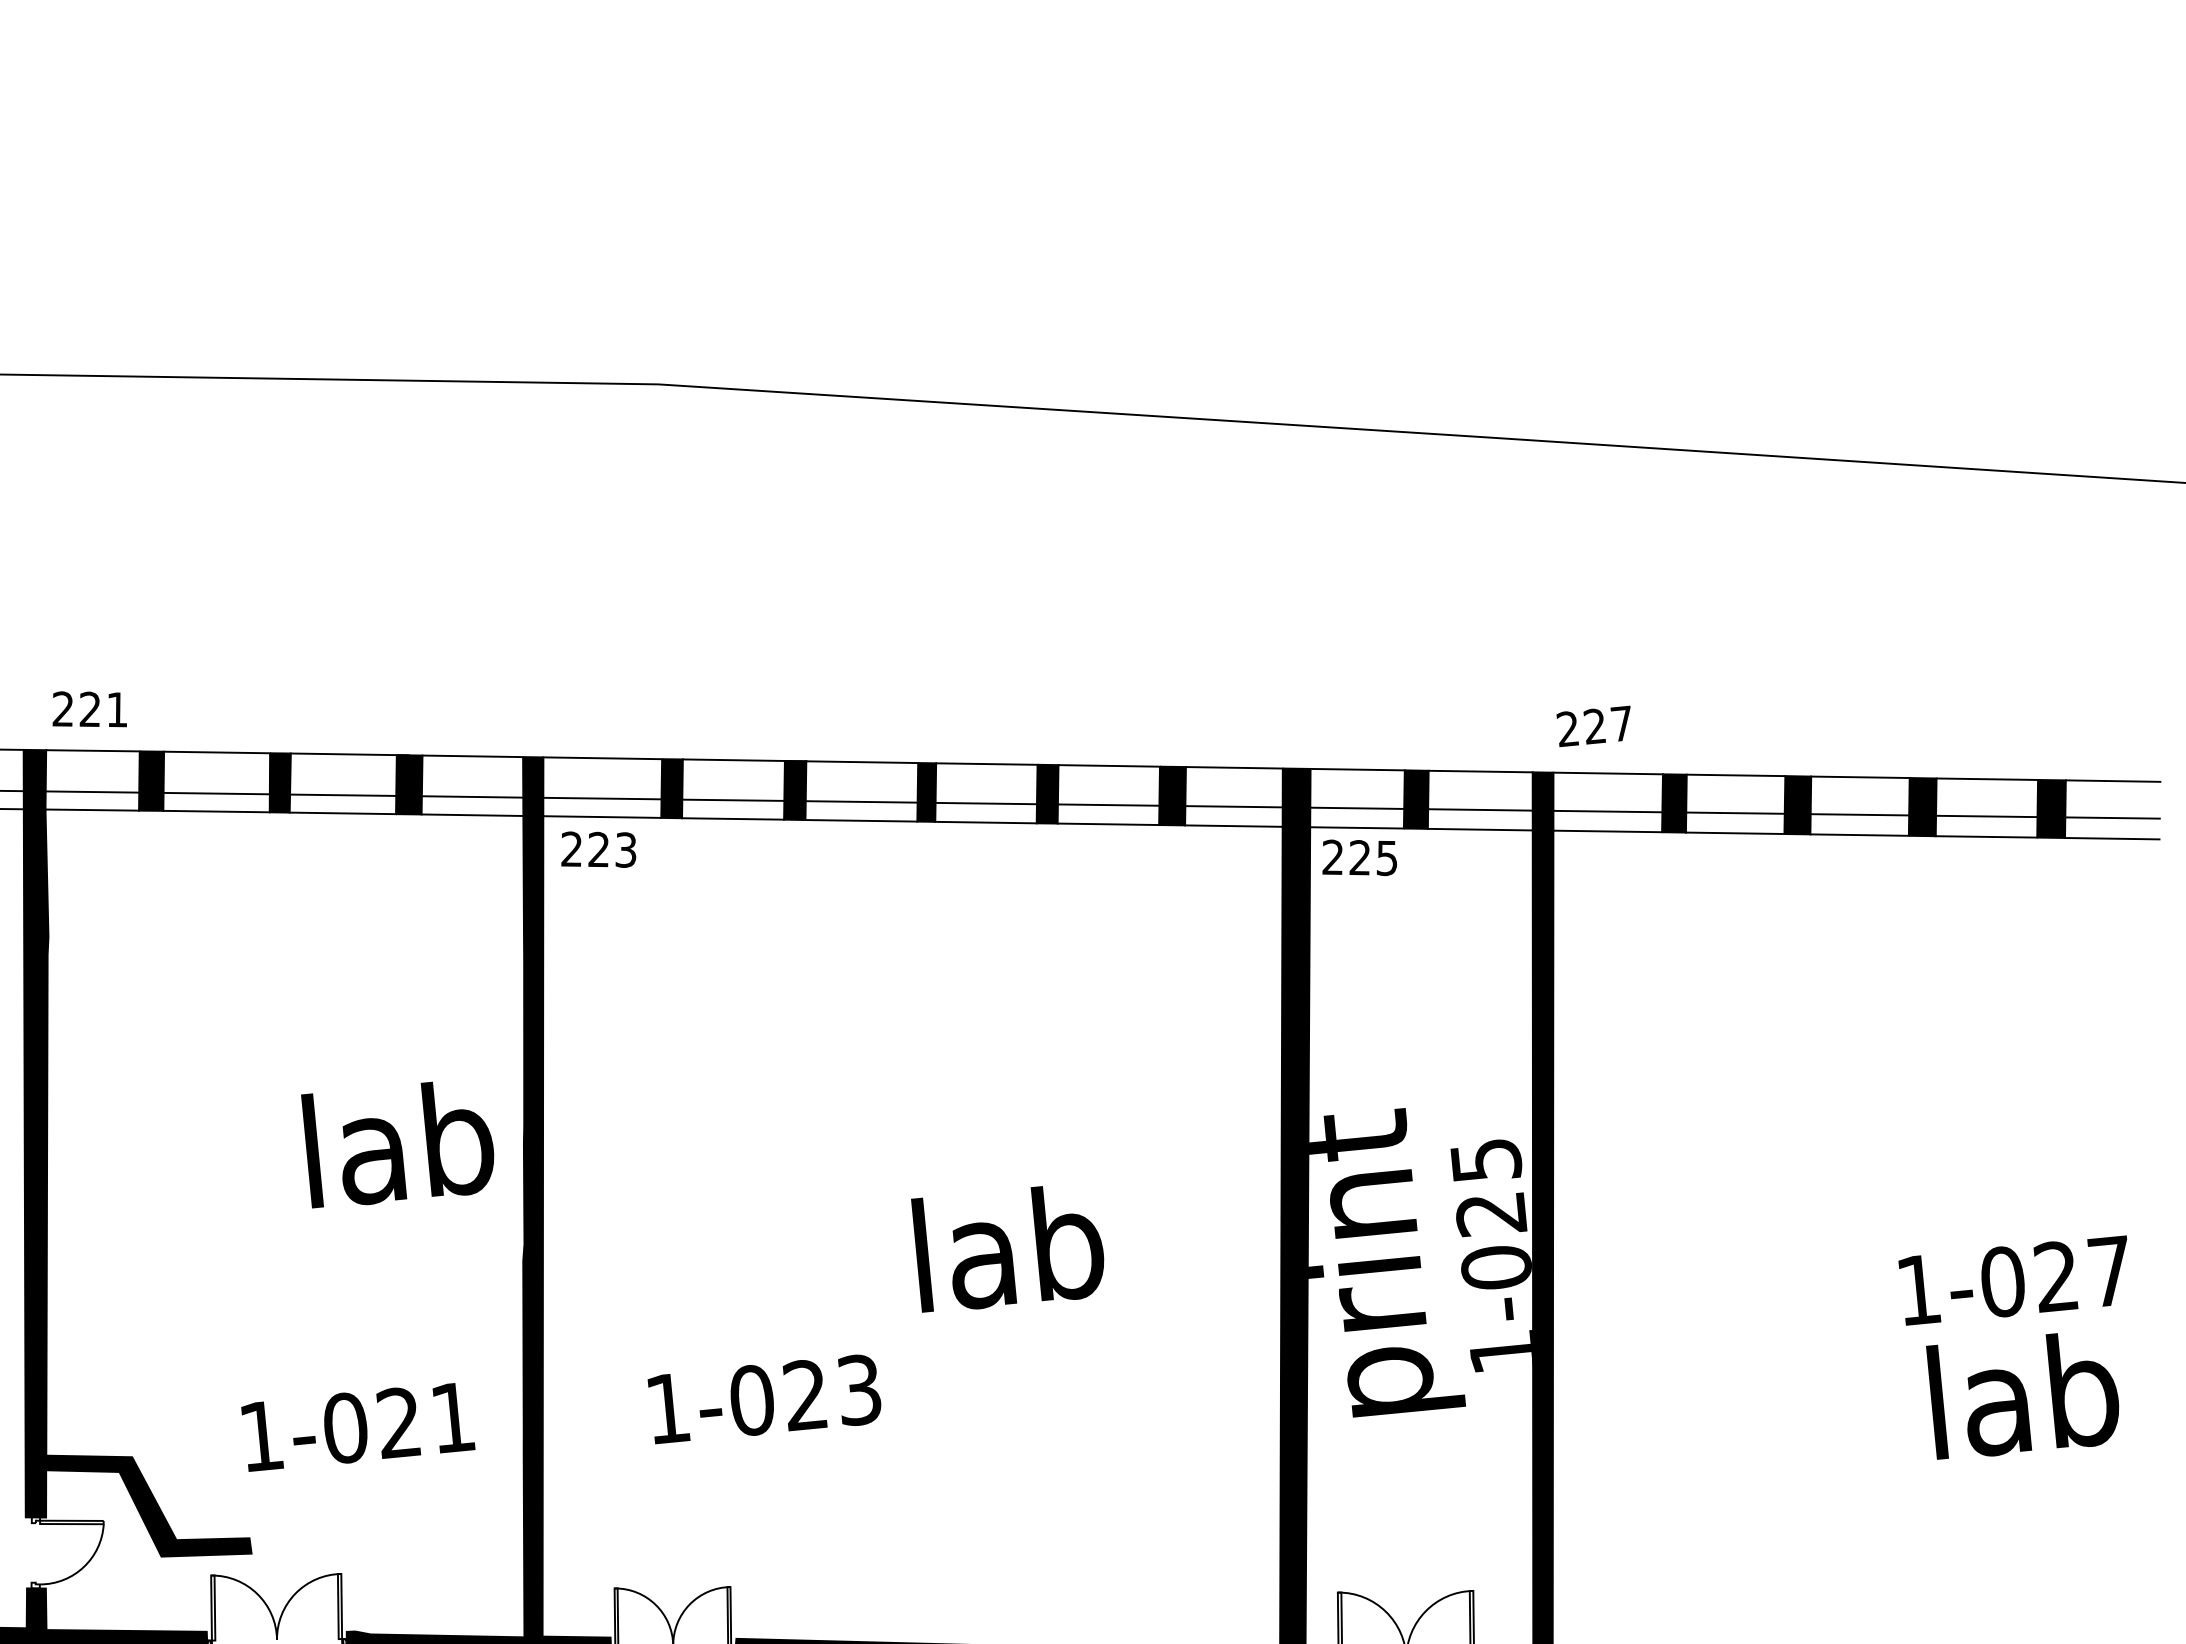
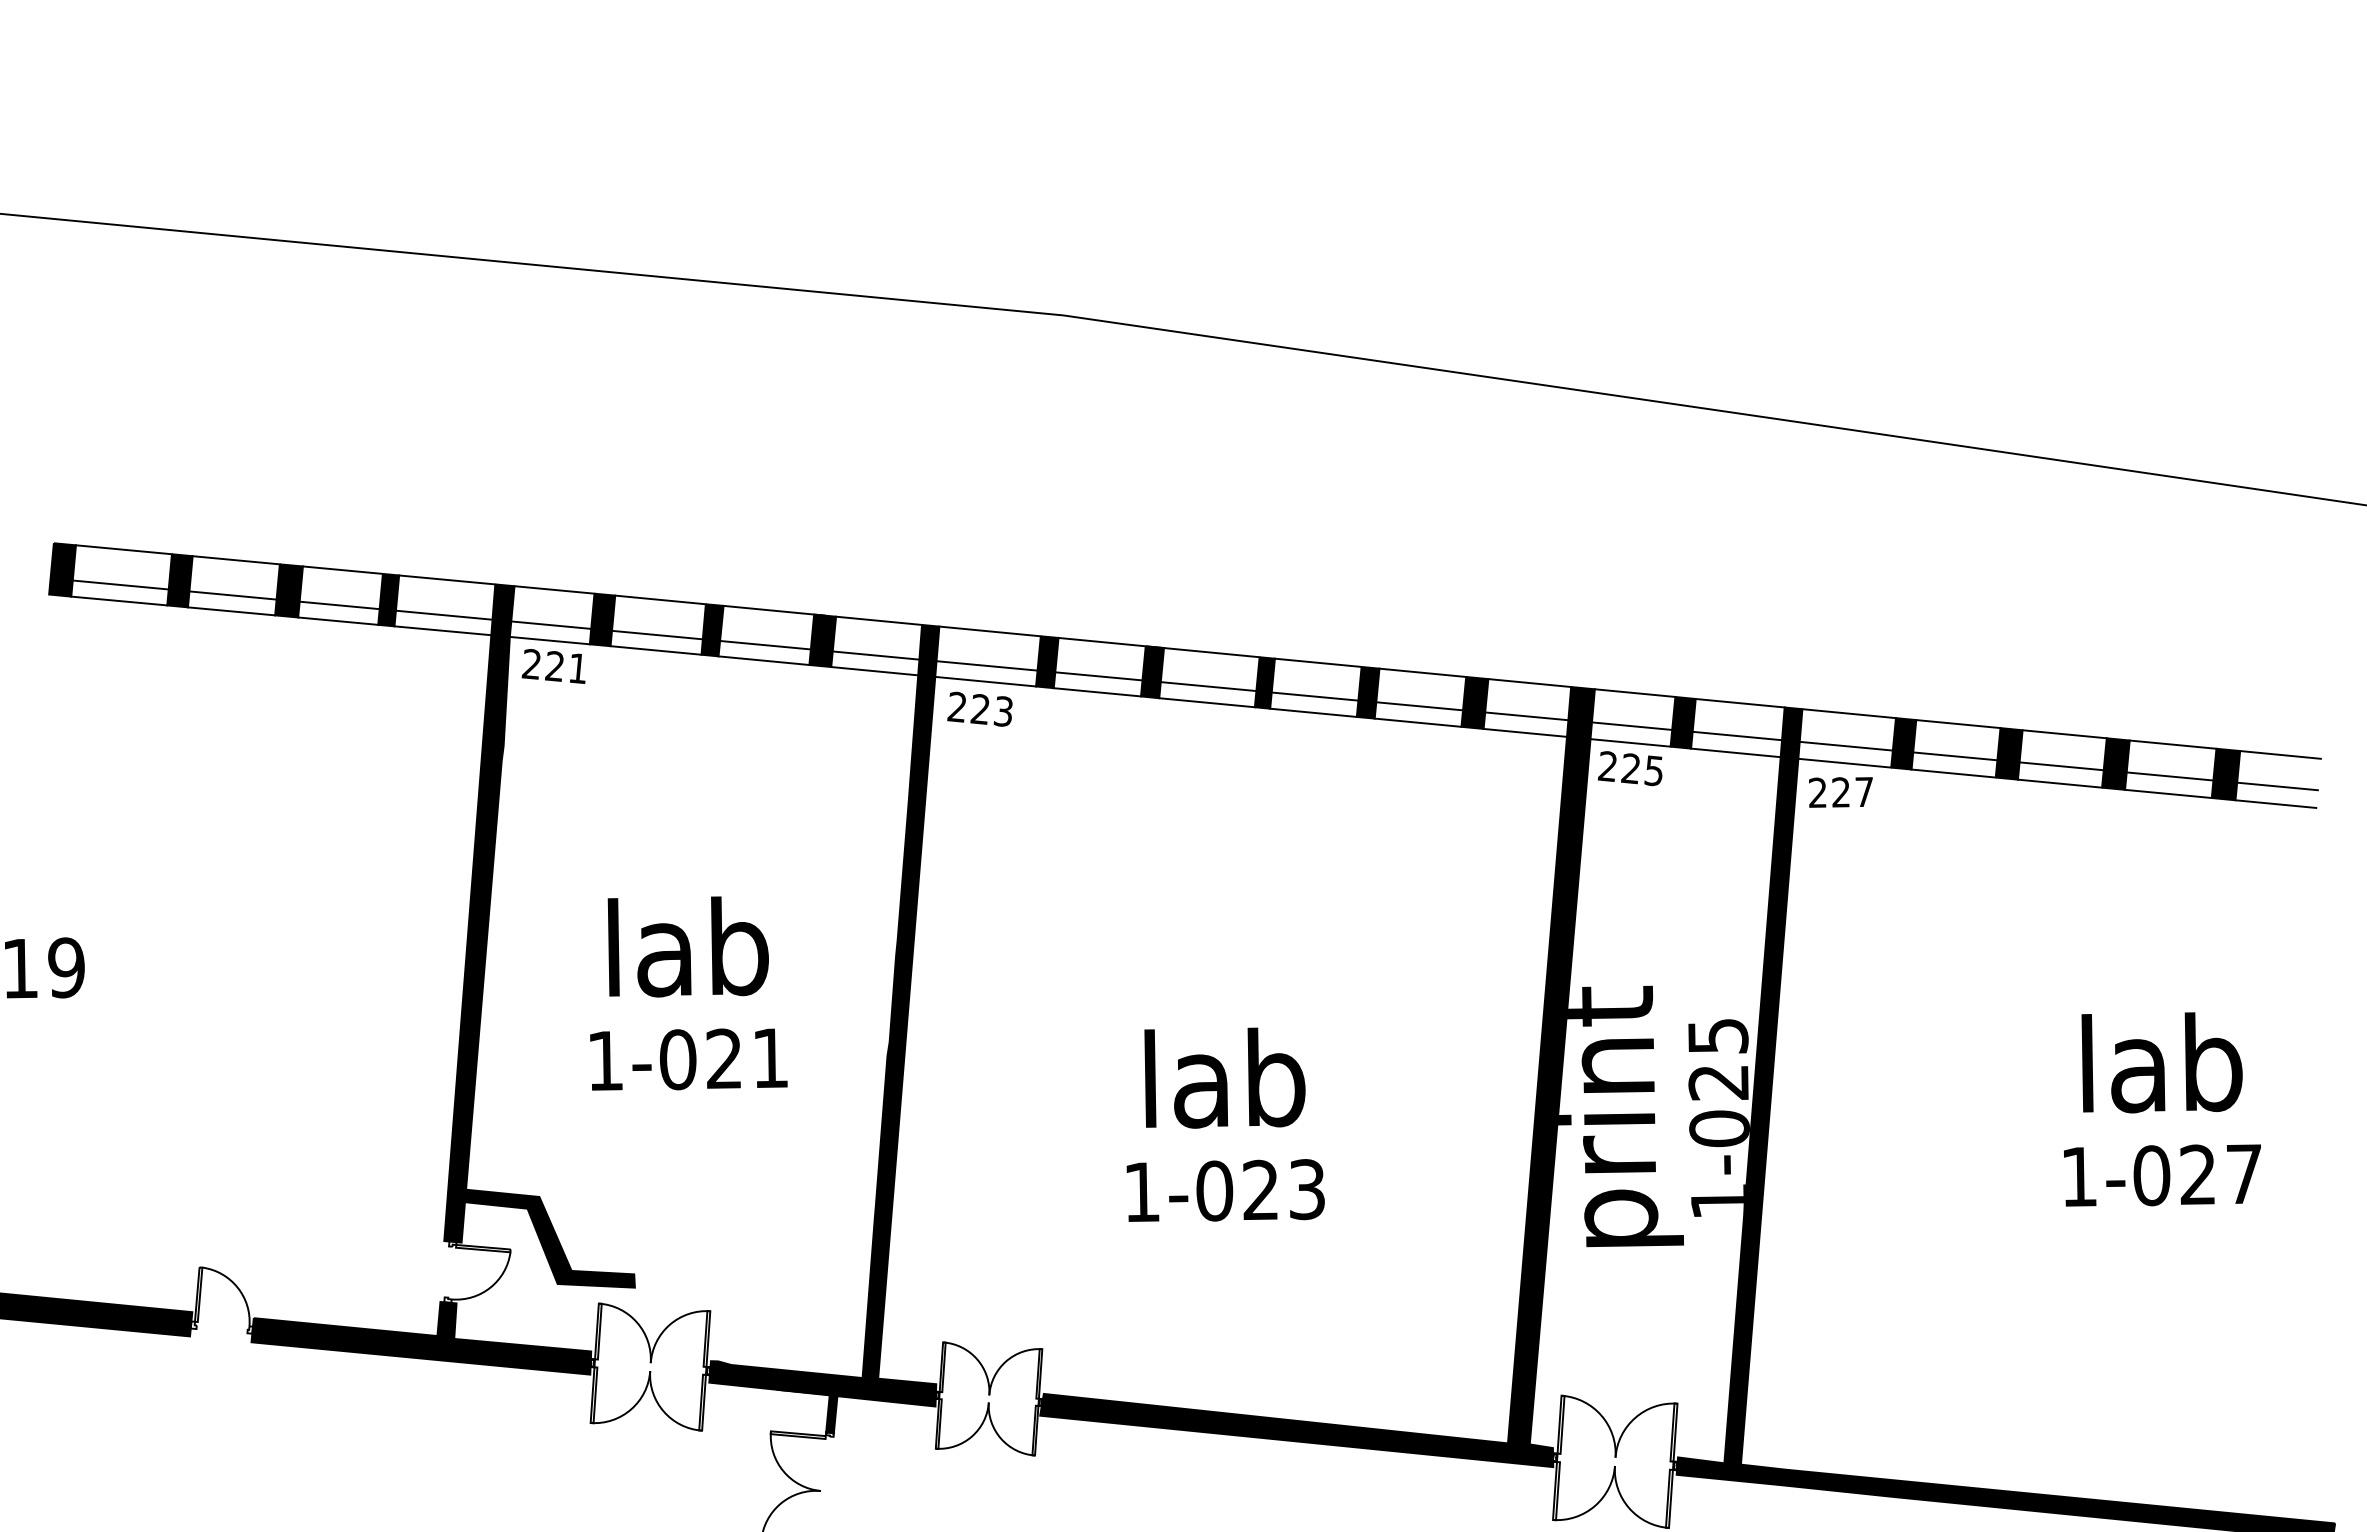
text: (88, 709) -> (553, 666), moved
text: (1594, 726) -> (1840, 792), moved
text: (398, 1143) -> (687, 946), moved
text: (1008, 1247) -> (1224, 1077), moved
text: (2023, 1394) -> (2161, 1062), moved
text: (764, 1398) -> (1225, 1190), moved
text: (357, 1426) -> (688, 1059), moved

